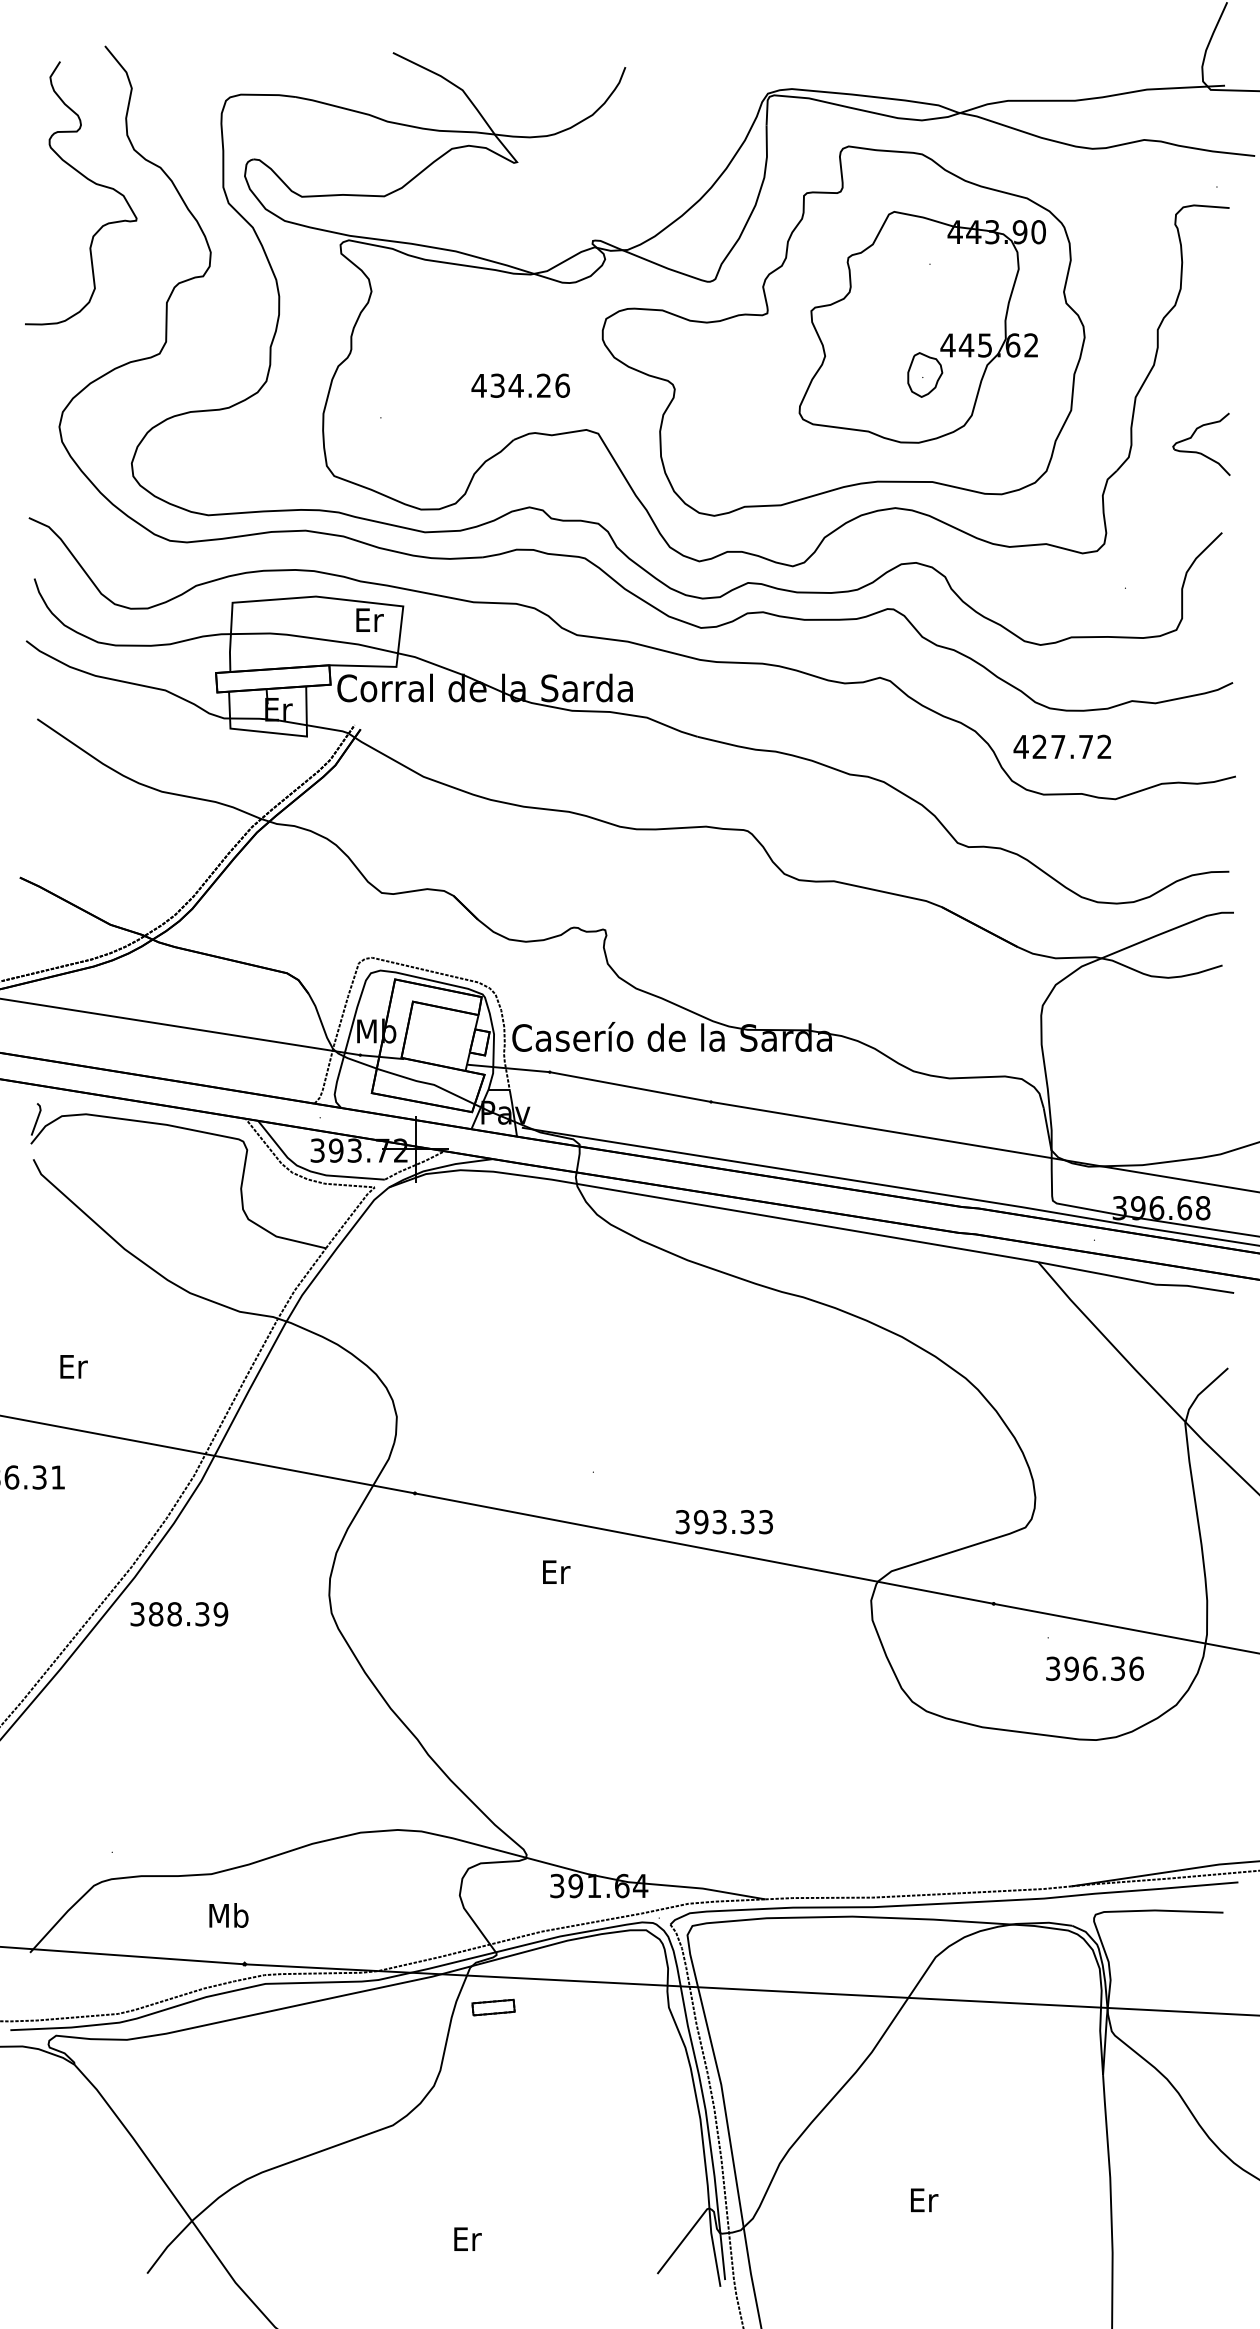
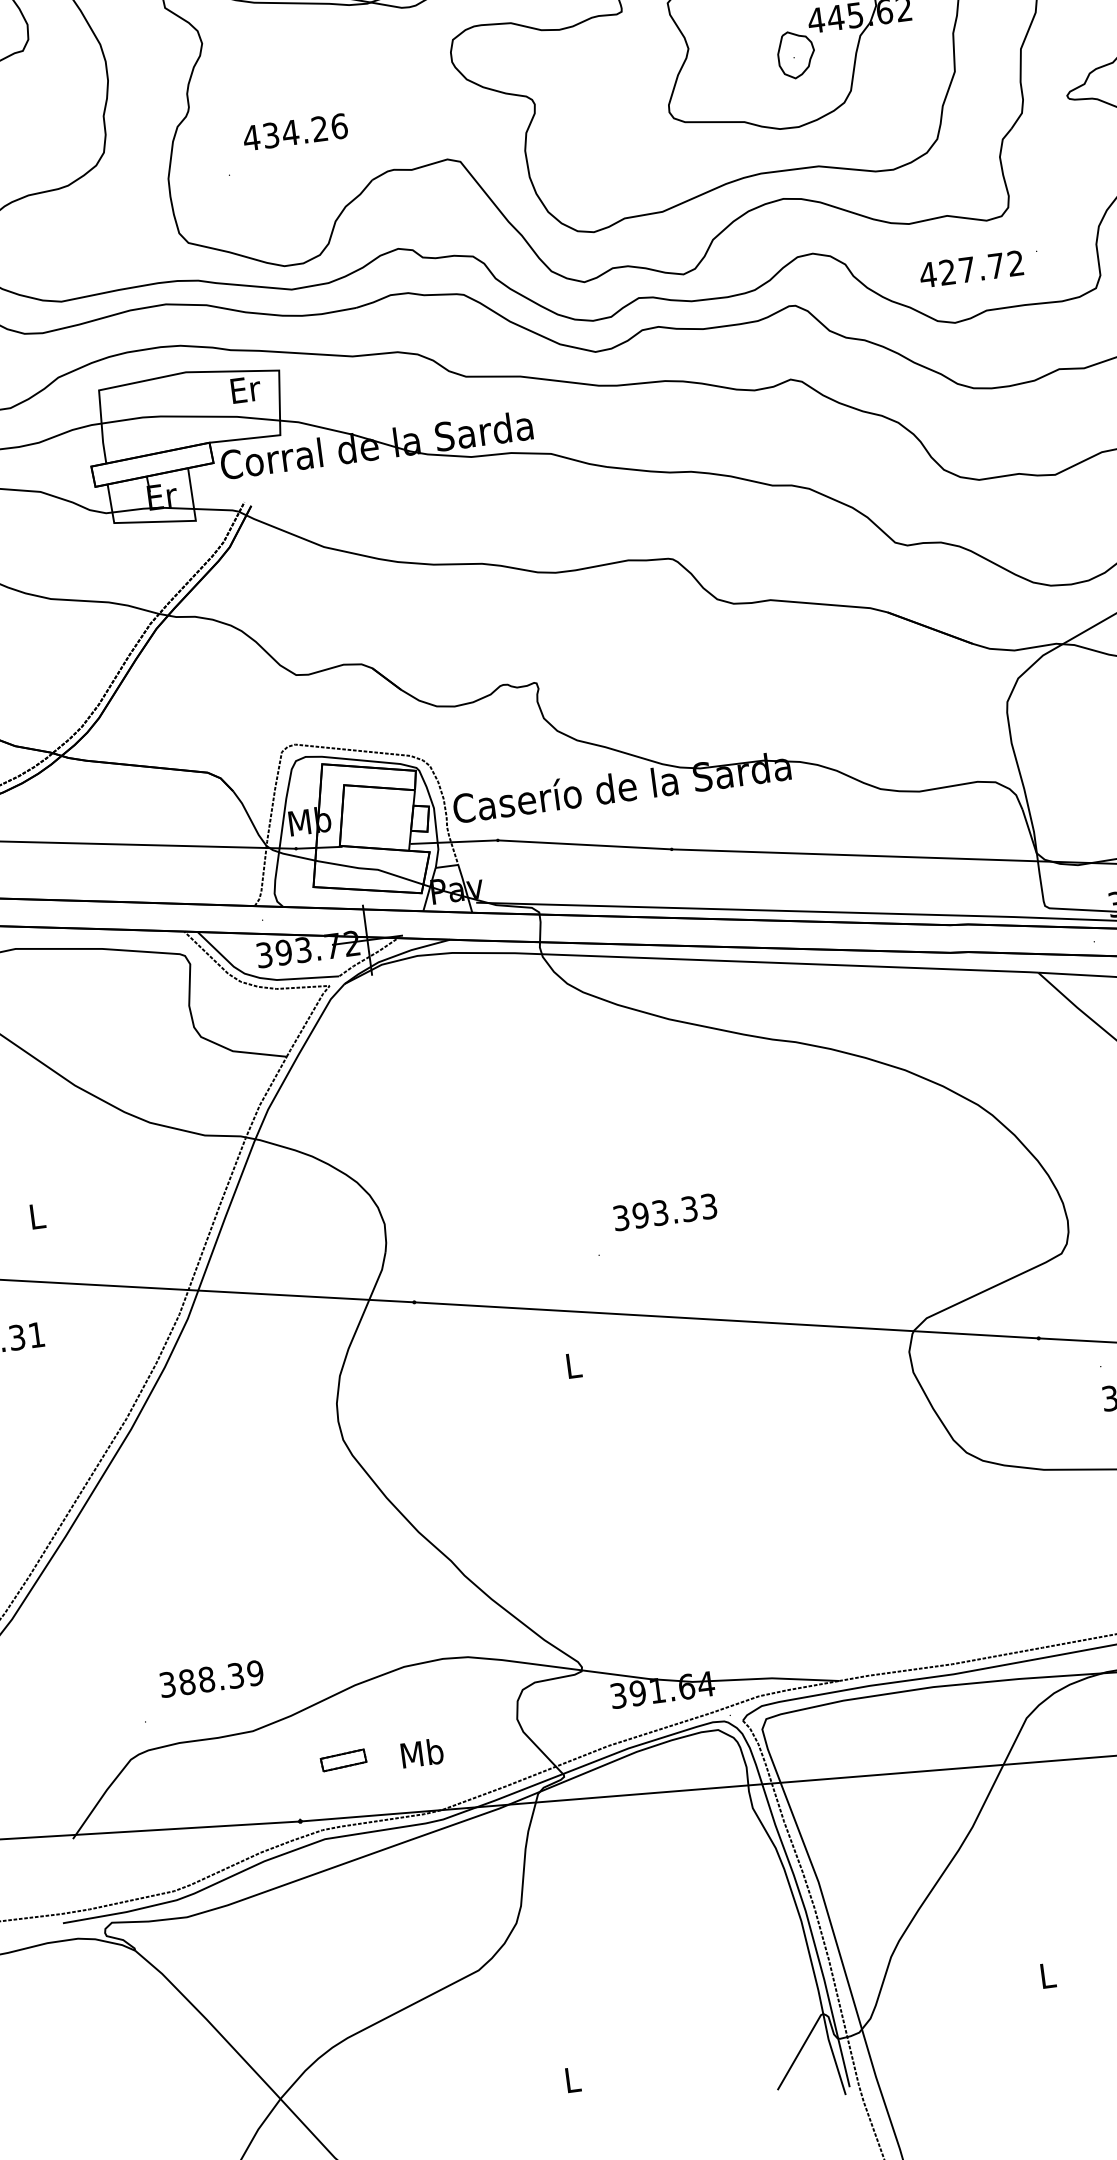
text: (520, 385) -> (295, 131), moved
text: (1061, 746) -> (970, 268), moved
text: (73, 1366) -> (37, 1216), Er -> L
text: (723, 1522) -> (664, 1212), moved
text: (556, 1571) -> (574, 1364), Er -> L
text: (179, 1614) -> (211, 1679), moved
text: (228, 1915) -> (421, 1753), moved
part: (493, 2007) -> (343, 1760), moved
text: (924, 2200) -> (1048, 1975), Er -> L
text: (467, 2238) -> (572, 2079), Er -> L

